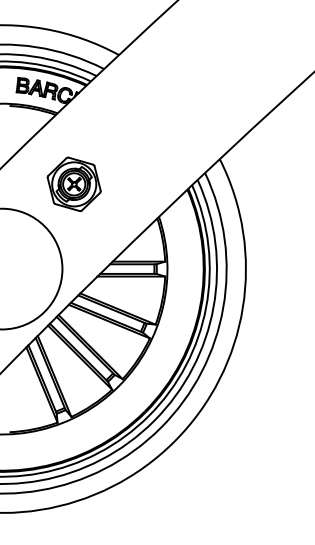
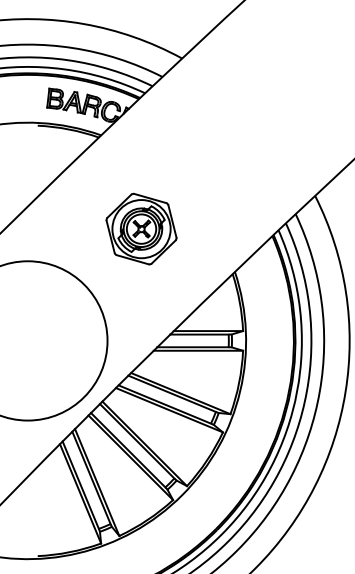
part: (73, 184) -> (140, 229), moved

